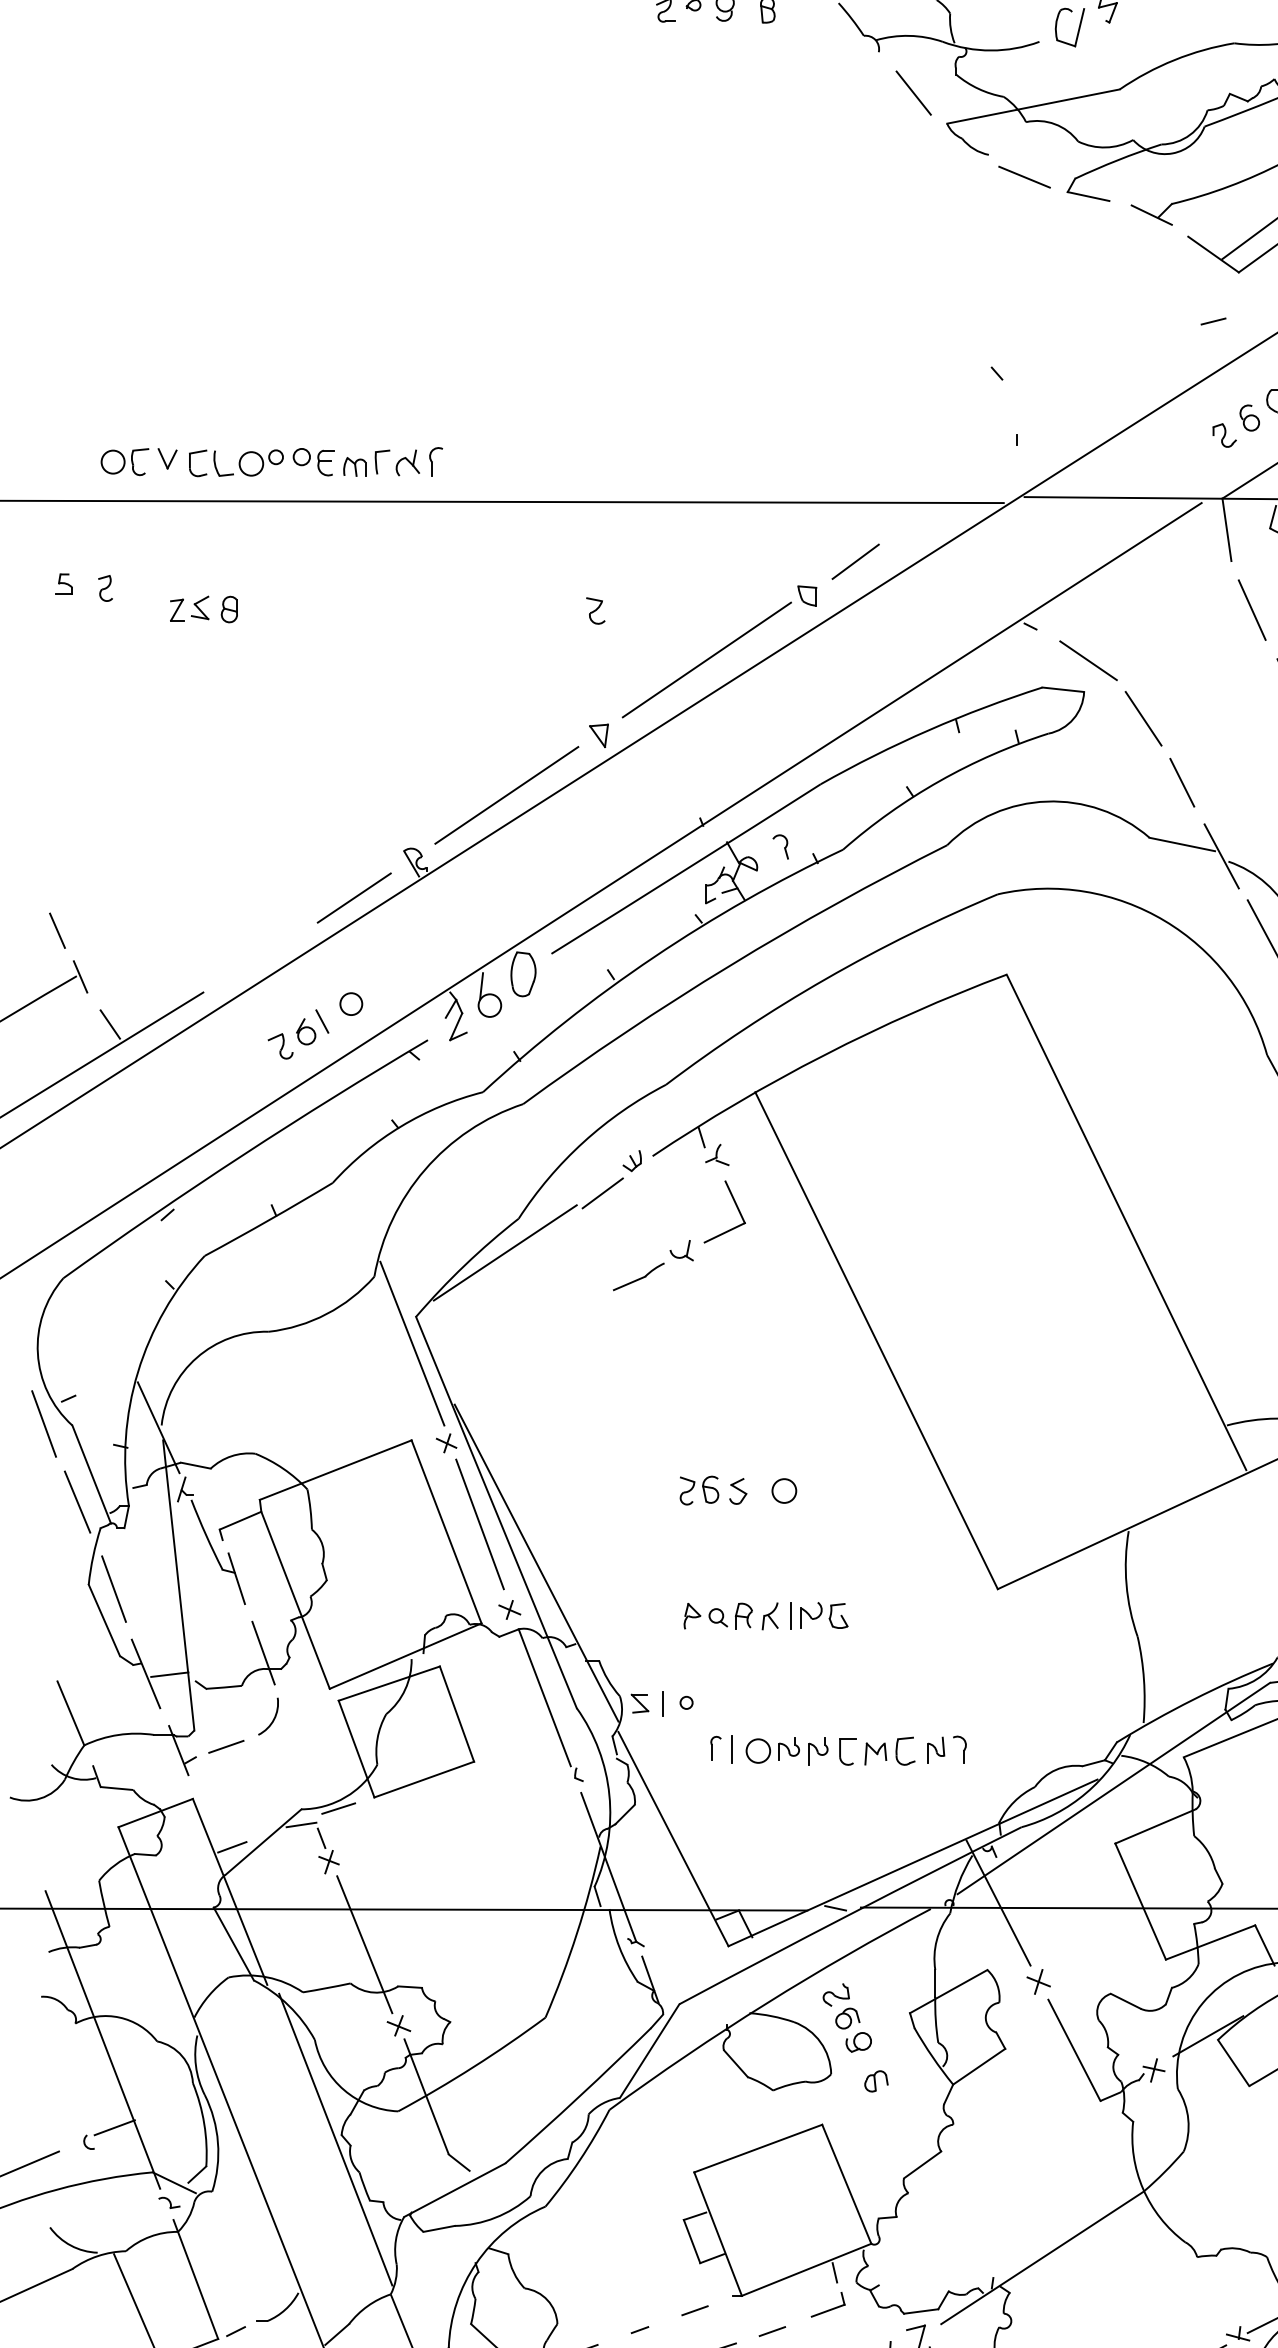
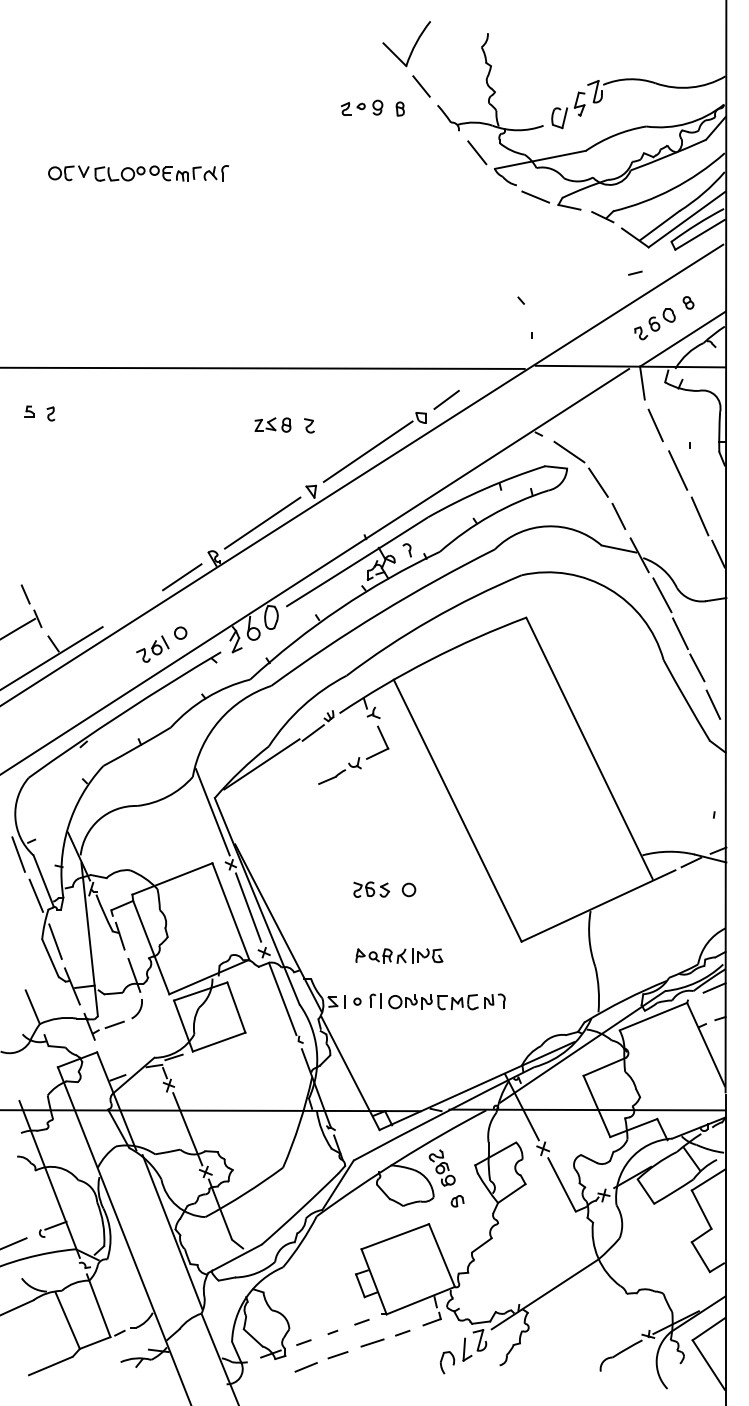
part: (271, 462) -> (138, 173), moved
part: (203, 608) -> (272, 424), moved
part: (838, 1749) -> (437, 1001), moved

